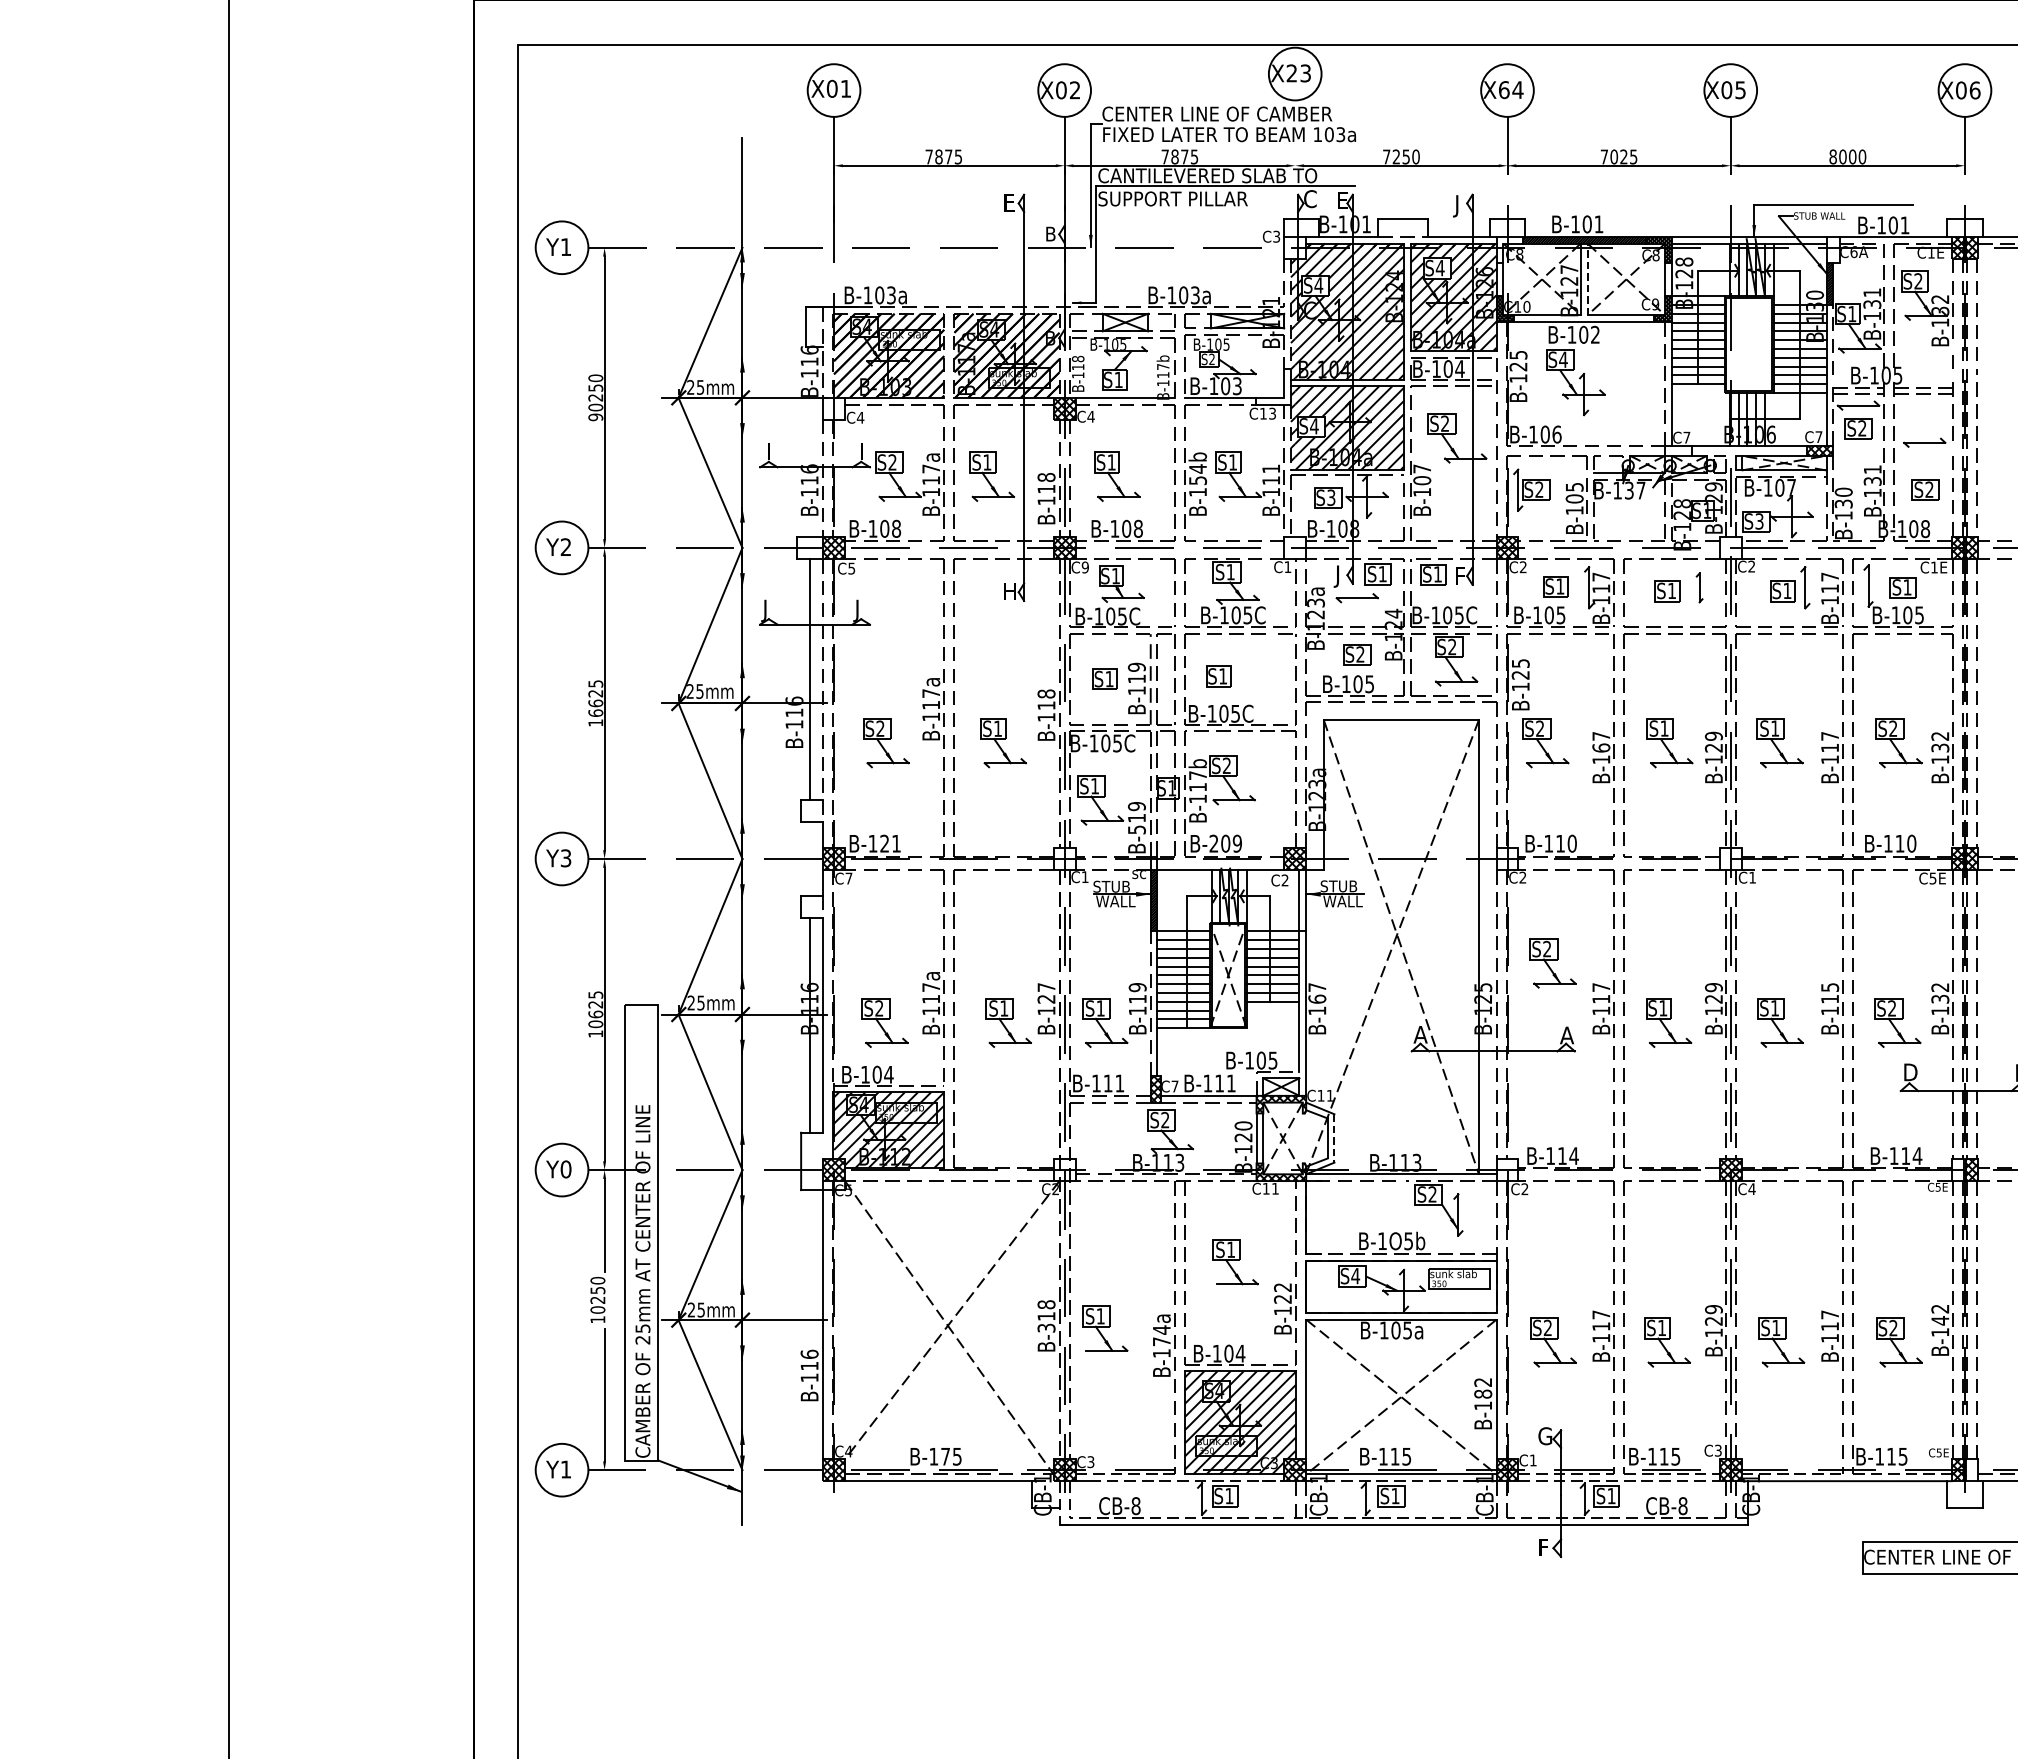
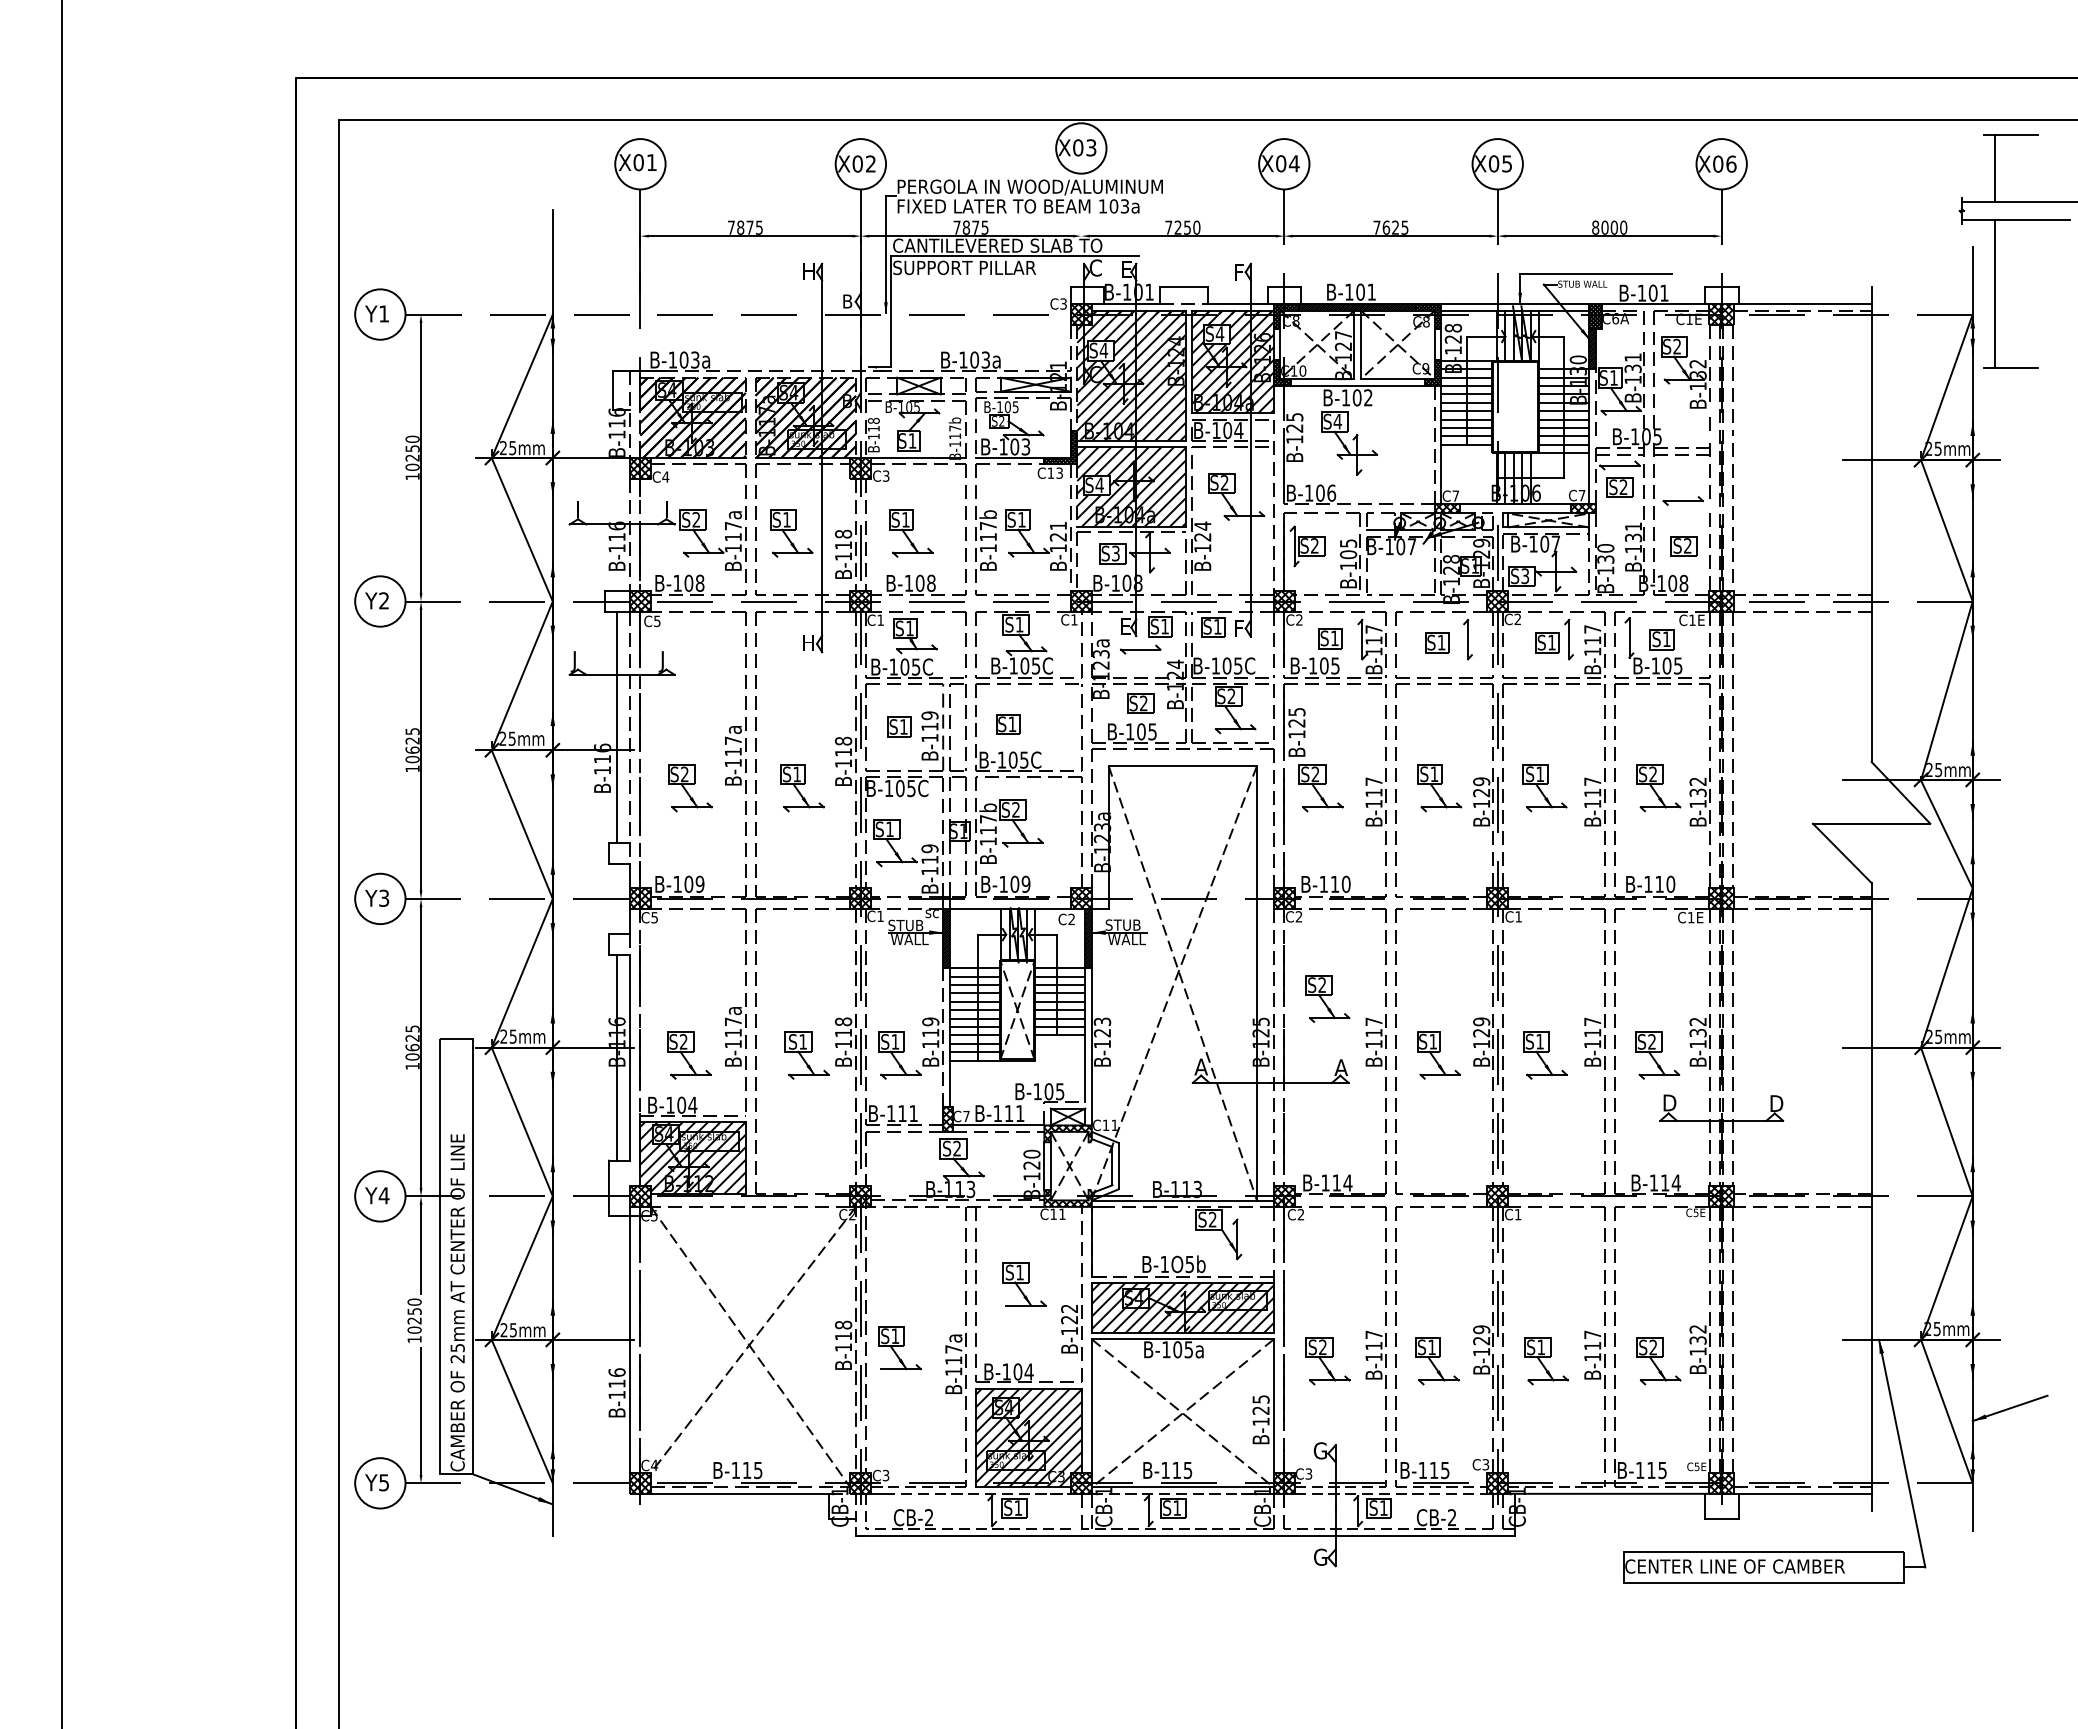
text: (1292, 73) -> (1078, 147), X23 -> X03
text: (1504, 89) -> (1281, 163), X64 -> X04
text: (1241, 114) -> (1029, 187), CENTER LINE OF CAMBER -> PERGOLA IN WOOD/ALUMINUM
text: (1614, 156) -> (1386, 227), 7025 -> 7625
text: (1010, 202) -> (809, 271), E -> H
text: (1458, 205) -> (1237, 274), J -> F
hatch: (1294, 247) -> (1080, 314), added
hatch: (1508, 249) -> (1285, 316), added
hatch: (1832, 249) -> (1595, 316), added
line: (1587, 279) -> (1360, 344), dashed -> solid
hatch: (1273, 386) -> (1060, 447), added
hatch: (833, 408) -> (639, 468), added
text: (1090, 416) -> (885, 475), C4 -> C3
text: (595, 417) -> (412, 476), 90250 -> 10250
hatch: (1678, 450) -> (1447, 508), added
text: (1198, 474) -> (988, 531), B-154b -> B-117b
text: (1421, 474) -> (1202, 531), B-107 -> B-124
text: (1270, 480) -> (1057, 537), B-111 -> B-121
text: (1629, 490) -> (1400, 546), B-137 -> B-107
hatch: (1294, 547) -> (1080, 601), added
hatch: (1730, 547) -> (1497, 601), added
text: (1085, 566) -> (880, 619), C9 -> C1
text: (1340, 576) -> (1124, 628), J -> E
part: (1699, 587) -> (1467, 639), size x1.43
text: (595, 712) -> (412, 758), 16625 -> 10625
text: (1600, 747) -> (1373, 792), B-167 -> B-117
text: (1136, 830) -> (929, 871), B-519 -> B-119
text: (890, 842) -> (694, 883), B-121 -> B-109
text: (1213, 842) -> (1003, 883), B-209 -> B-109
hatch: (1064, 858) -> (860, 898), added
hatch: (1506, 858) -> (1283, 898), added
hatch: (1730, 858) -> (1497, 898), added
text: (848, 878) -> (654, 917), C7 -> C5
text: (1933, 878) -> (1691, 917), C5E -> C1E
hatch: (1302, 900) -> (1088, 938), added
text: (1829, 987) -> (1592, 1021), B-115 -> B-117
text: (1046, 993) -> (843, 1027), B-127 -> B-118
text: (1317, 993) -> (1102, 1027), B-167 -> B-123
line: (1334, 1138) -> (1118, 1166), dashed -> solid
text: (565, 1169) -> (383, 1195), Y0 -> Y4
hatch: (1064, 1169) -> (860, 1195), added
hatch: (1506, 1169) -> (1283, 1195), added
hatch: (1958, 1169) -> (1715, 1195), added
text: (1751, 1189) -> (1517, 1214), C4 -> C1
hatch: (1401, 1286) -> (1182, 1307), added
text: (1939, 1320) -> (1697, 1340), B-142 -> B-132
text: (1046, 1328) -> (843, 1347), B-318 -> B-118
text: (1161, 1335) -> (953, 1354), B-174a -> B-117a
text: (1482, 1387) -> (1260, 1404), B-182 -> B-125
text: (946, 1456) -> (747, 1470), B-175 -> B-115
text: (1532, 1459) -> (1308, 1473), C1 -> C3
text: (565, 1469) -> (383, 1482), Y1 -> Y5
hatch: (1972, 1469) -> (1728, 1482), added
text: (1135, 1505) -> (928, 1517), CB-8 -> CB-2
text: (1682, 1505) -> (1451, 1517), CB-8 -> CB-2
text: (1545, 1546) -> (1320, 1556), F -> G

